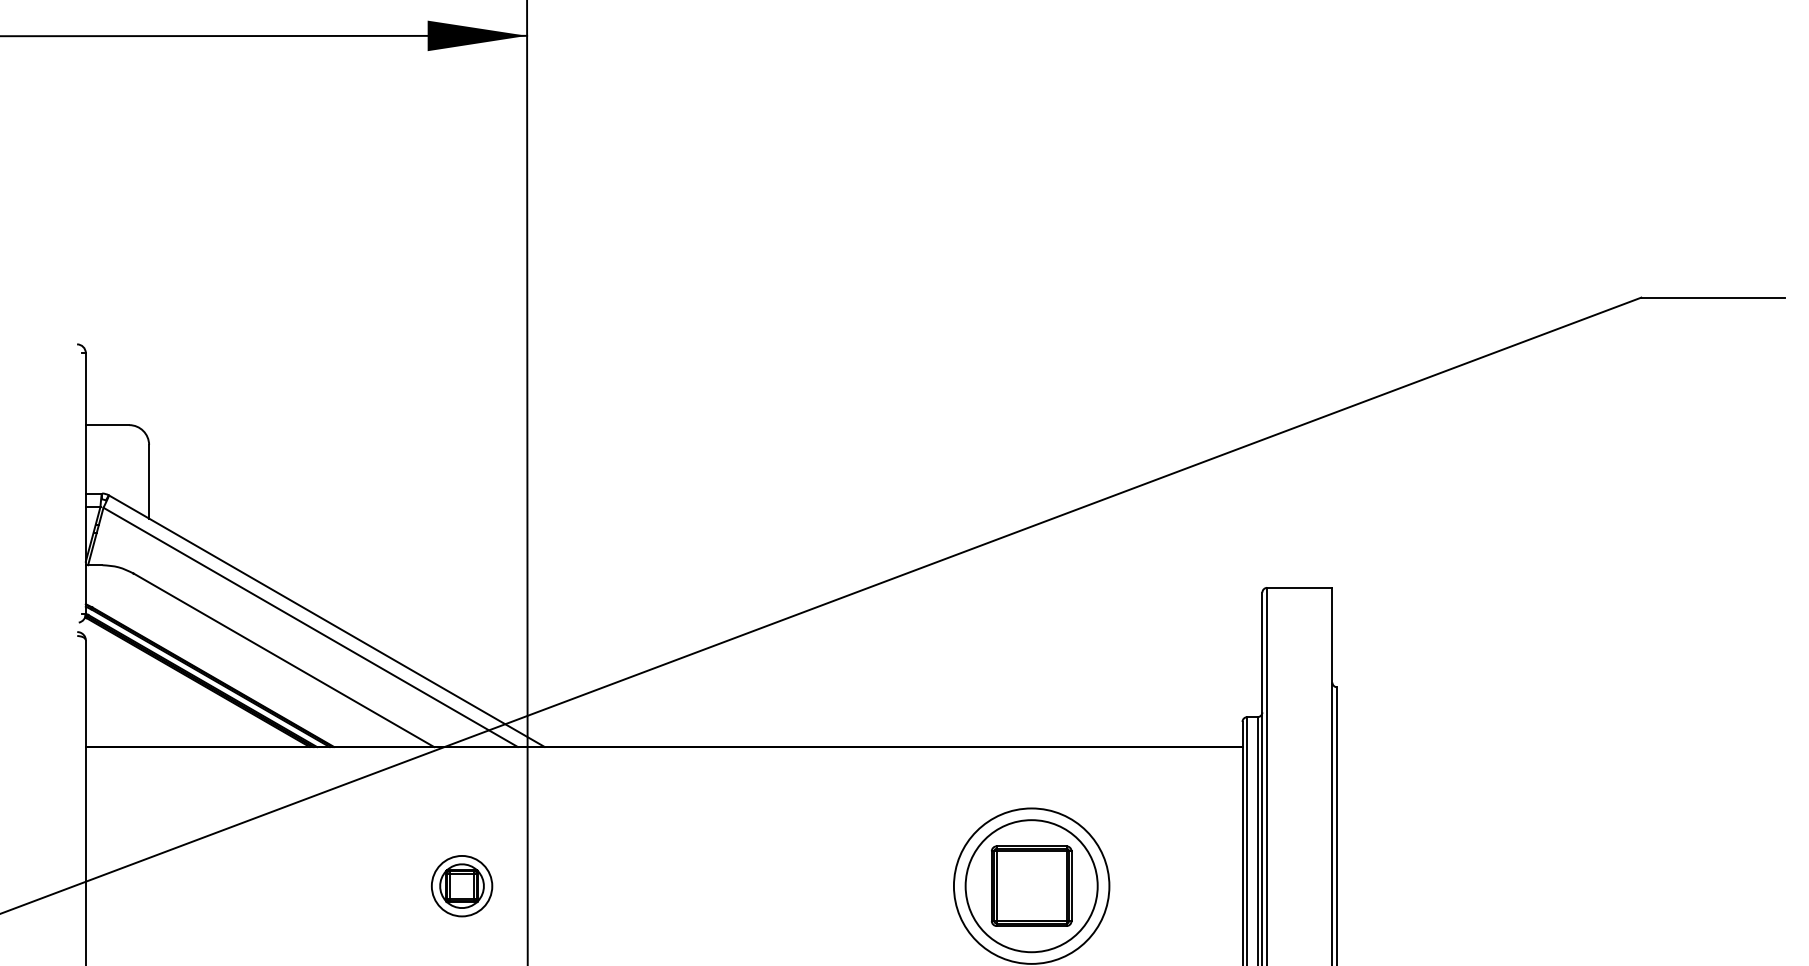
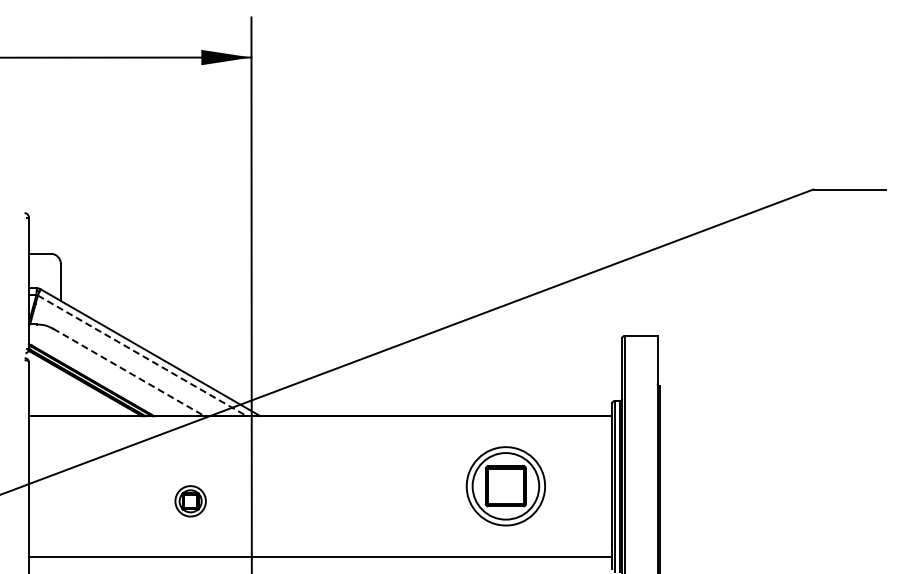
line: (310, 626) -> (142, 355), solid -> dashed
line: (285, 660) -> (129, 372), solid -> dashed
part: (461, 886) -> (190, 501), moved

